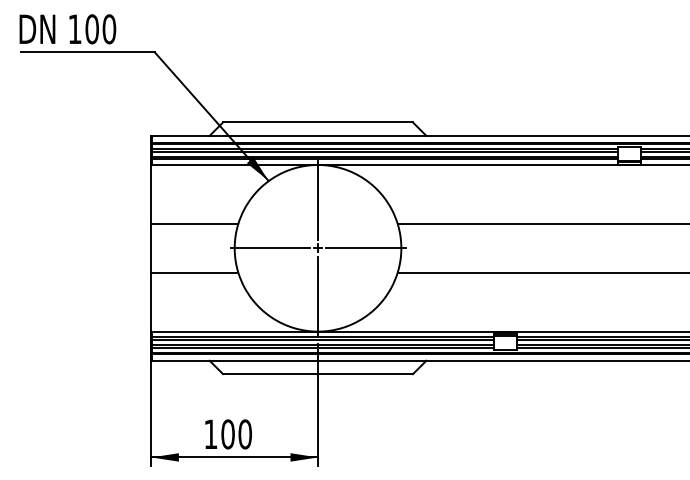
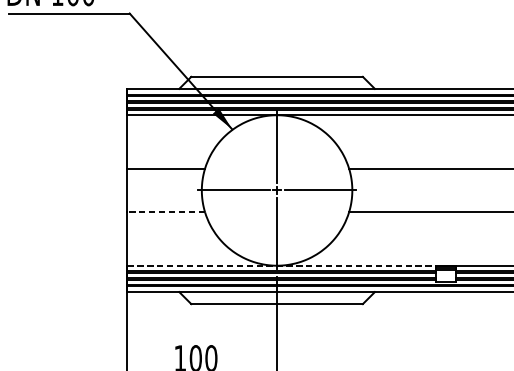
line: (194, 272) -> (165, 212), solid -> dashed
line: (323, 331) -> (282, 265), solid -> dashed

